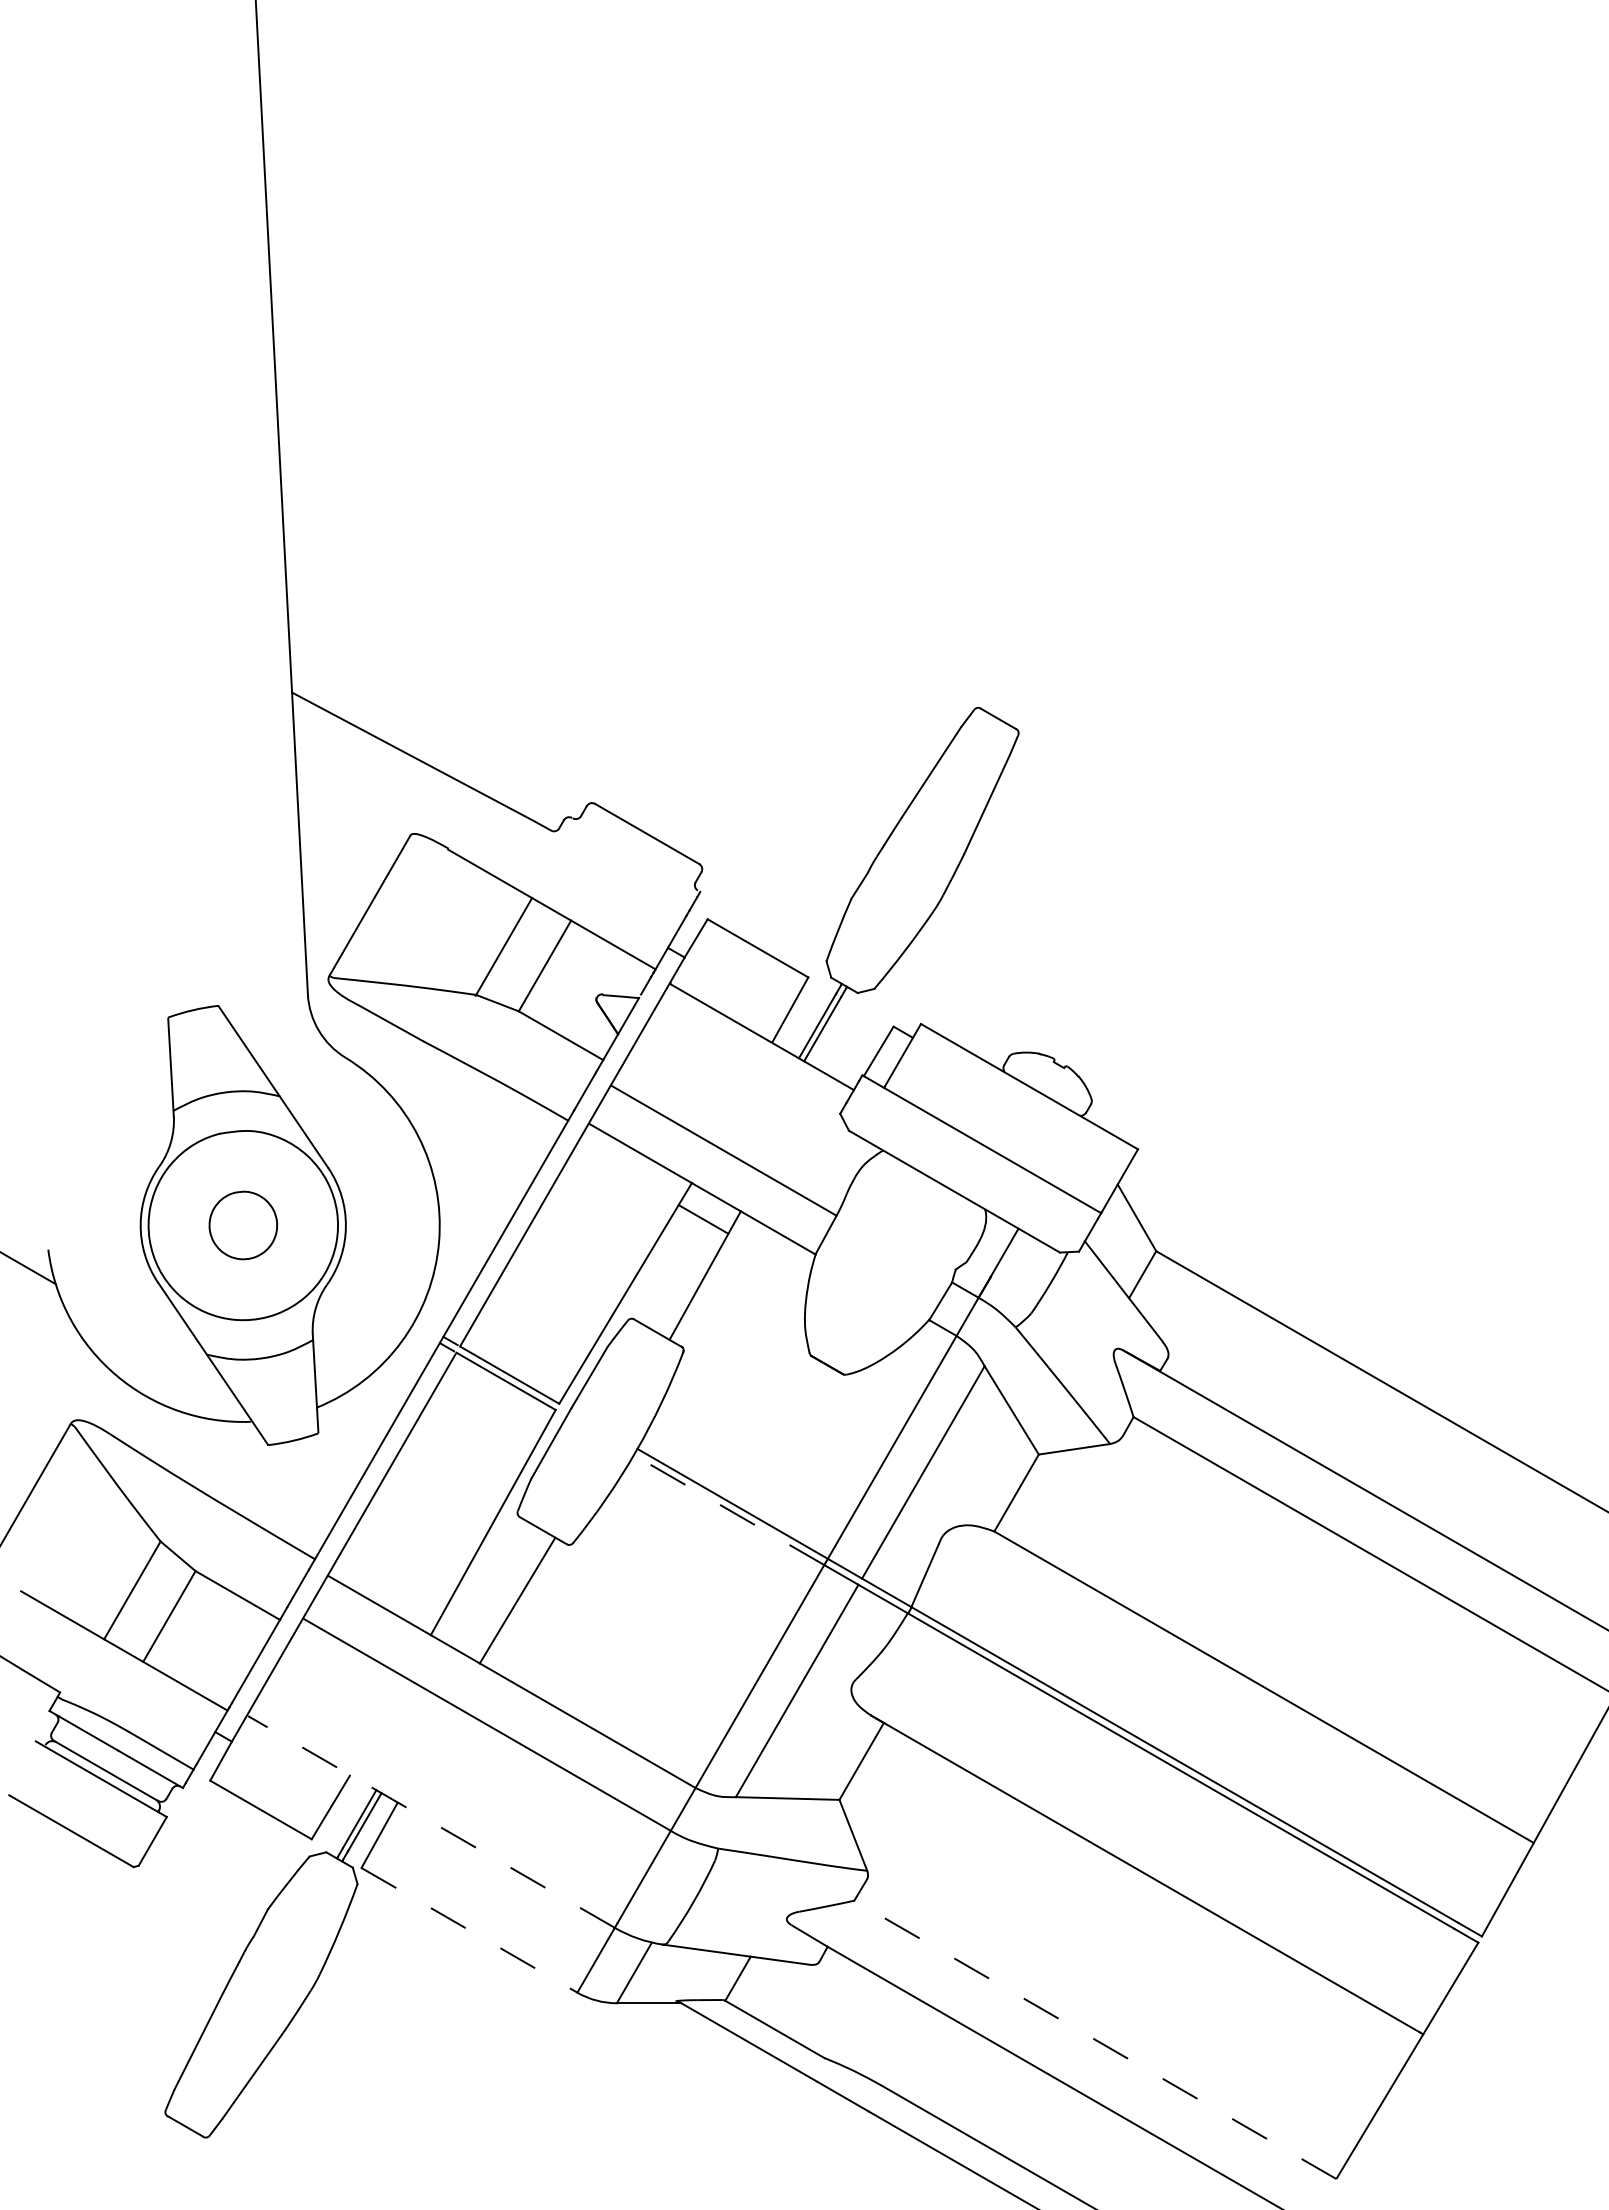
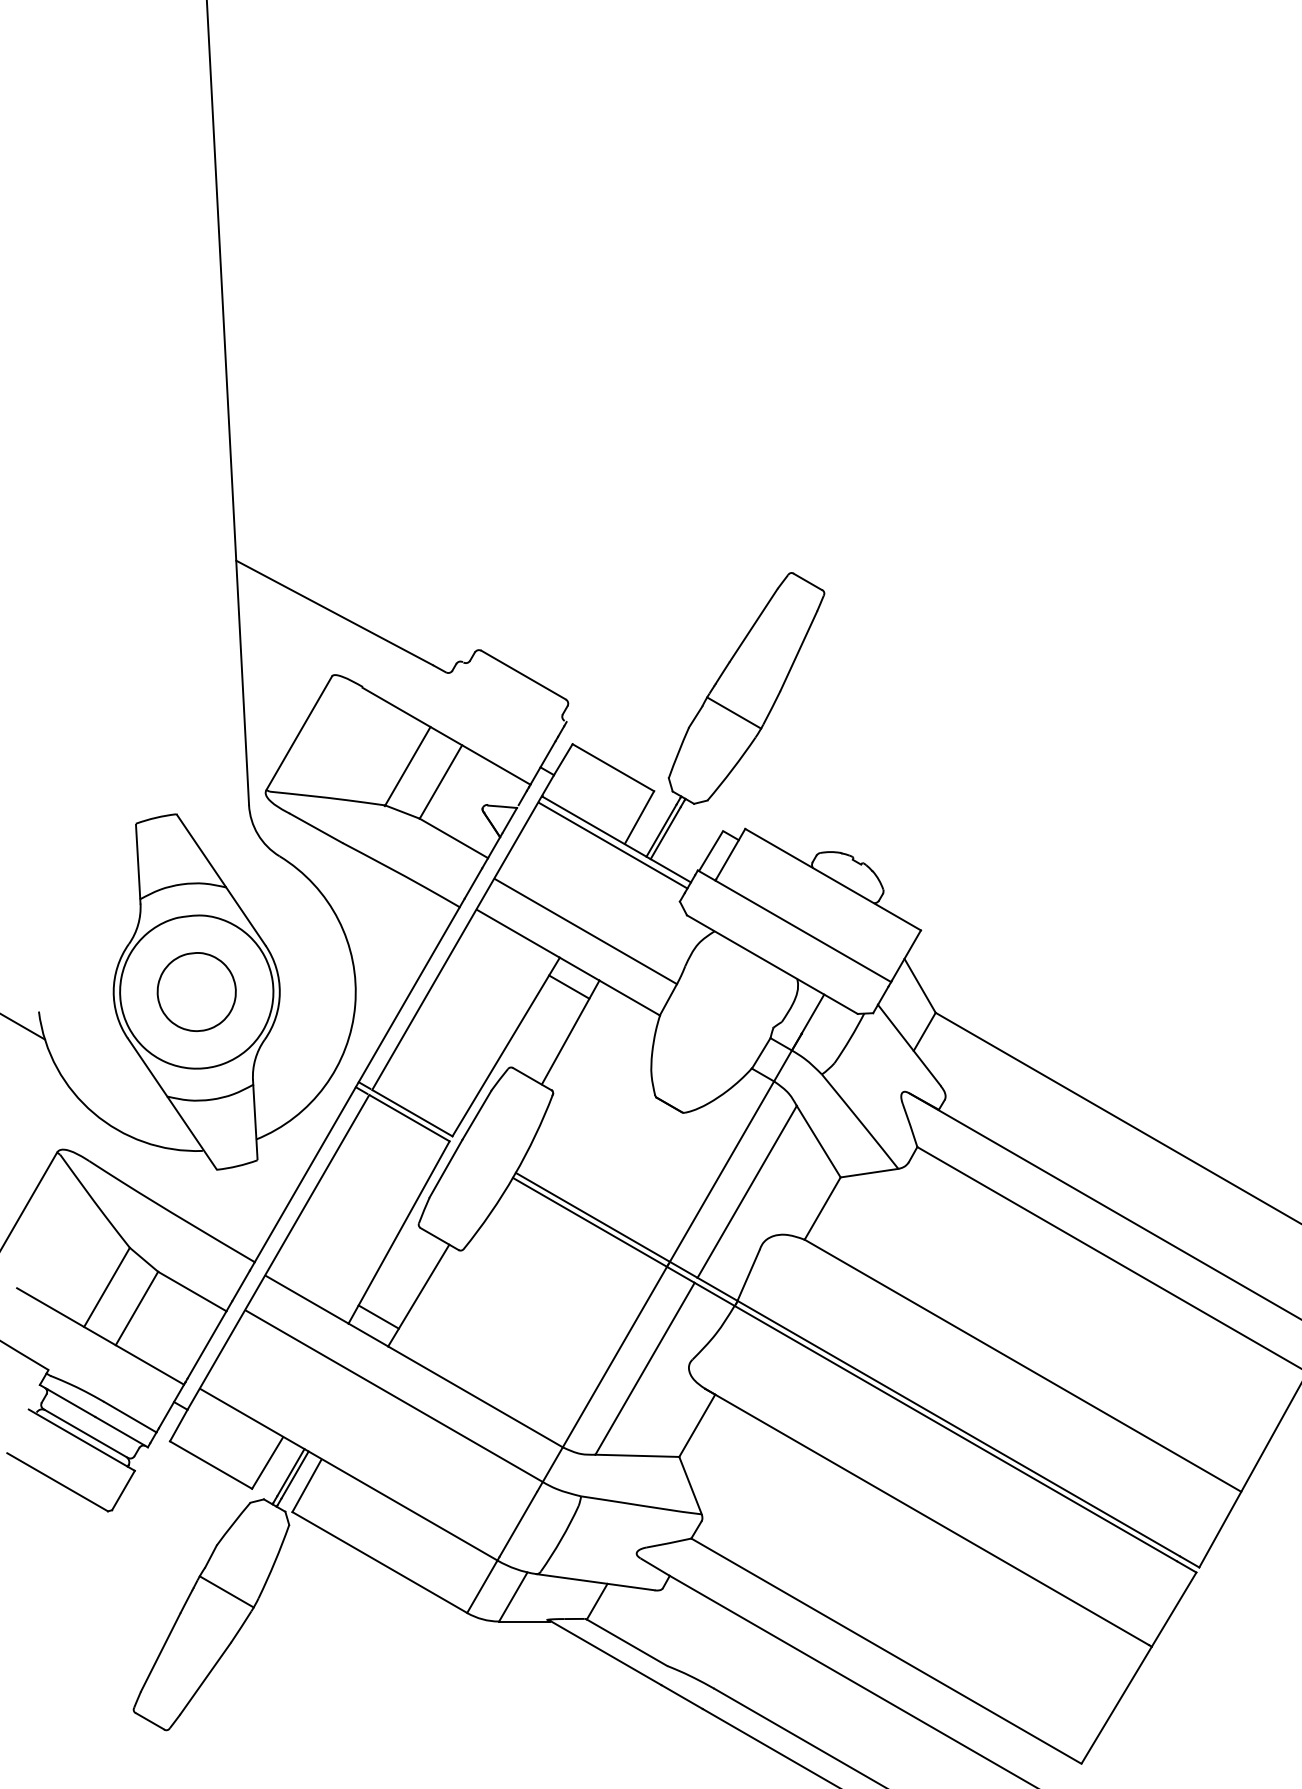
line: (906, 880) -> (733, 712), added
line: (757, 1044) -> (612, 845), added
part: (243, 1225) -> (196, 992), size x1.43
line: (729, 1510) -> (590, 1222), dashed -> solid
line: (468, 1626) -> (379, 1316), added
line: (431, 1821) -> (349, 1474), dashed -> solid
line: (469, 1930) -> (379, 1562), dashed -> solid
line: (280, 1966) -> (226, 1591), added
line: (1094, 2039) -> (885, 1650), dashed -> solid

